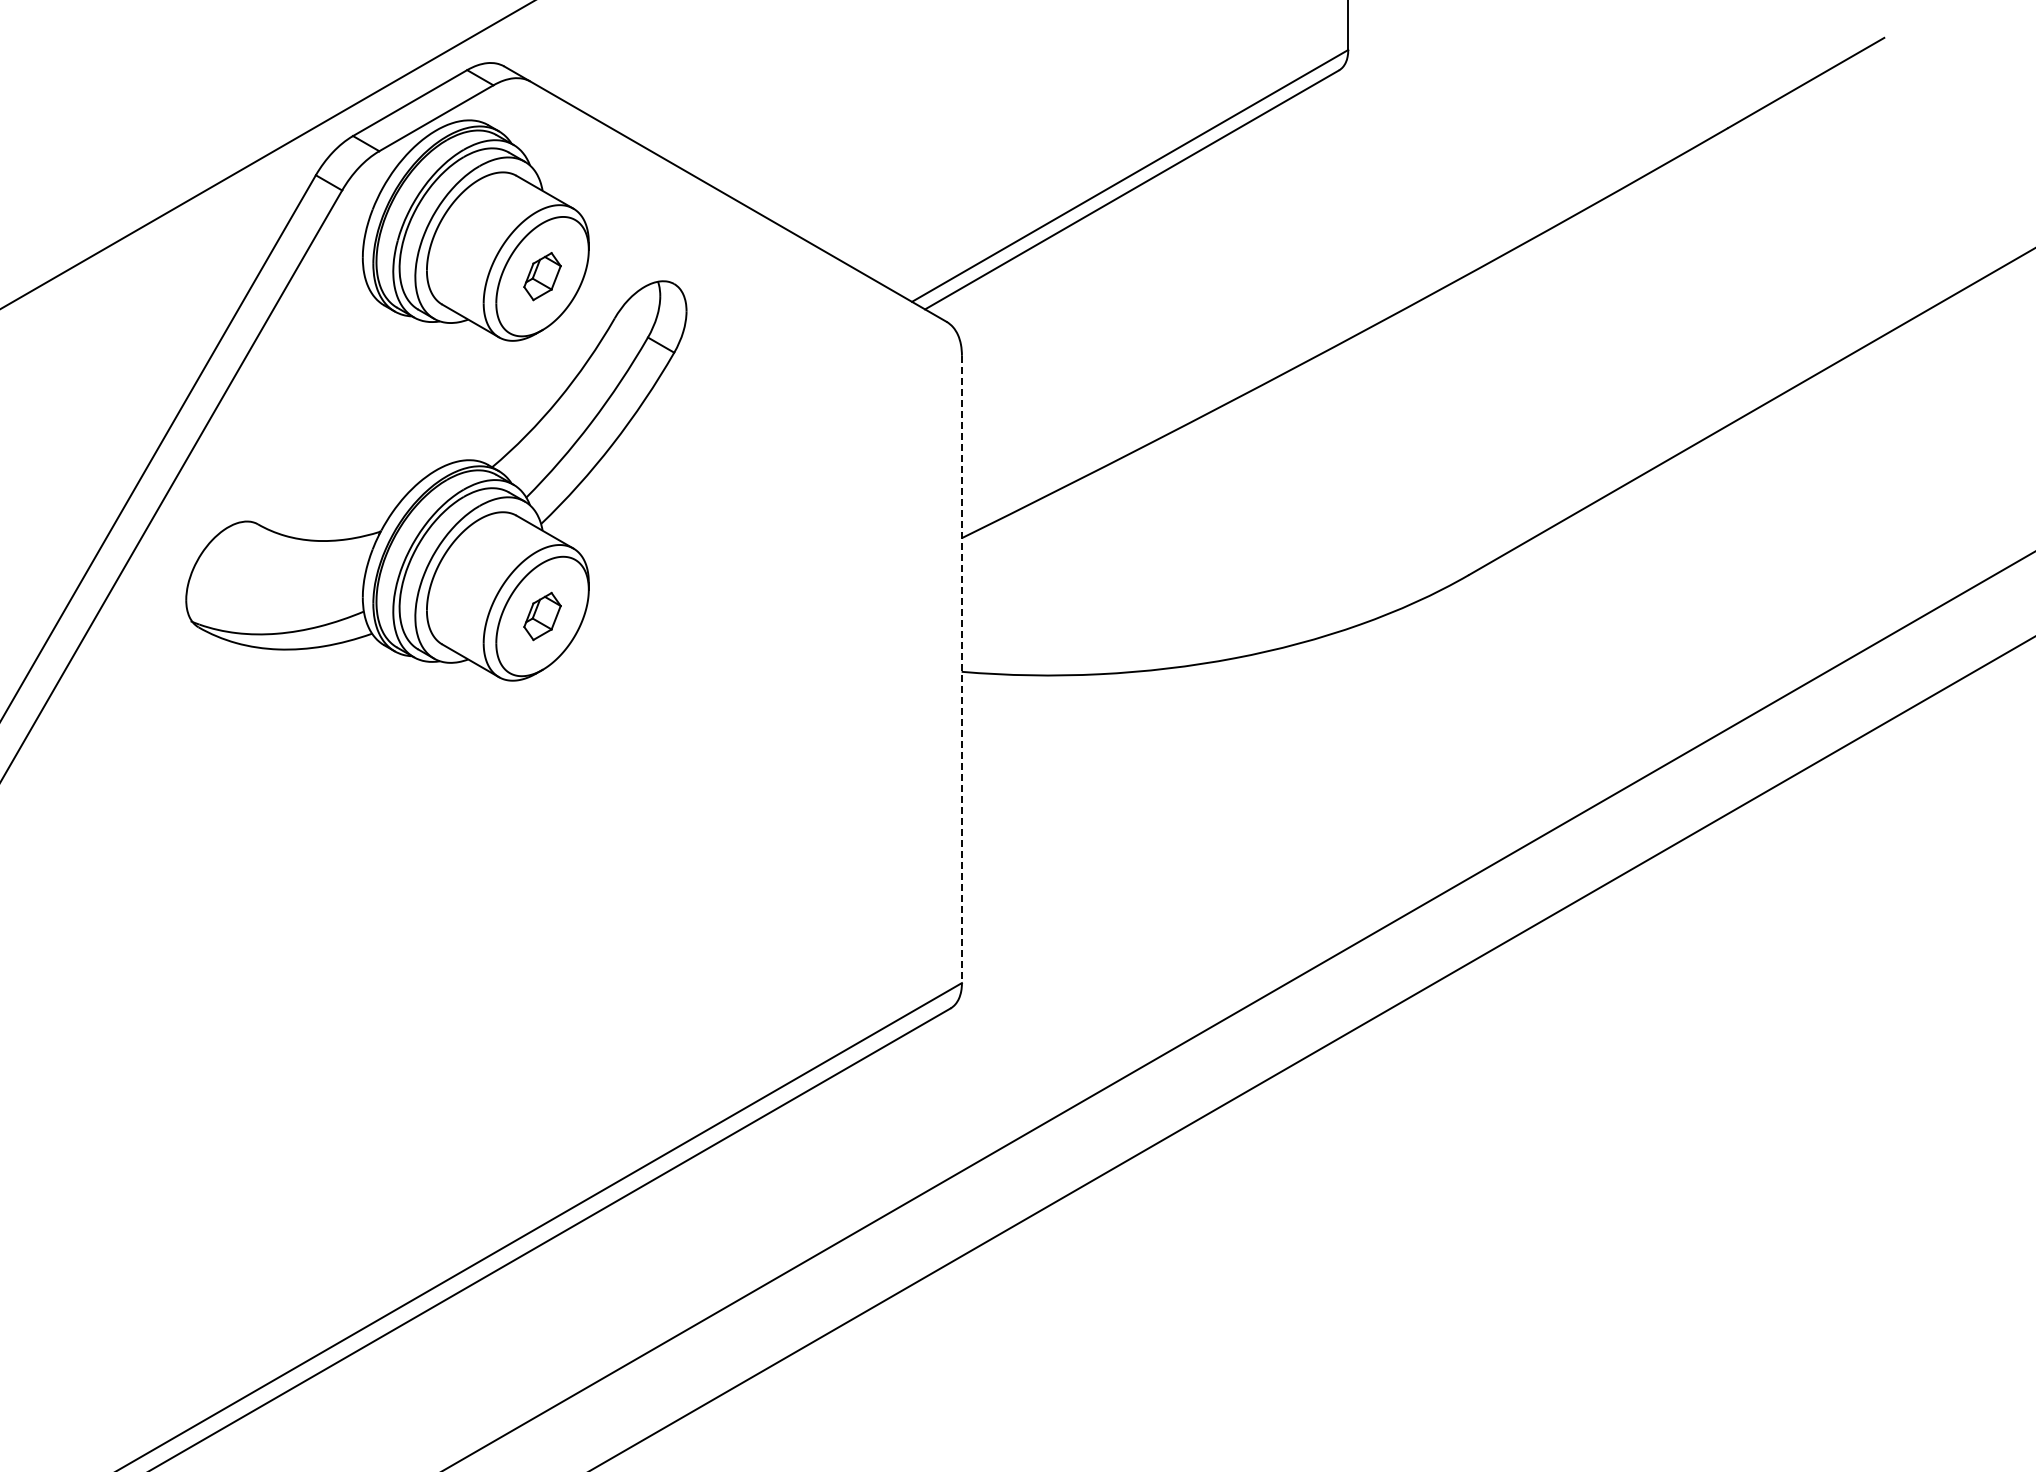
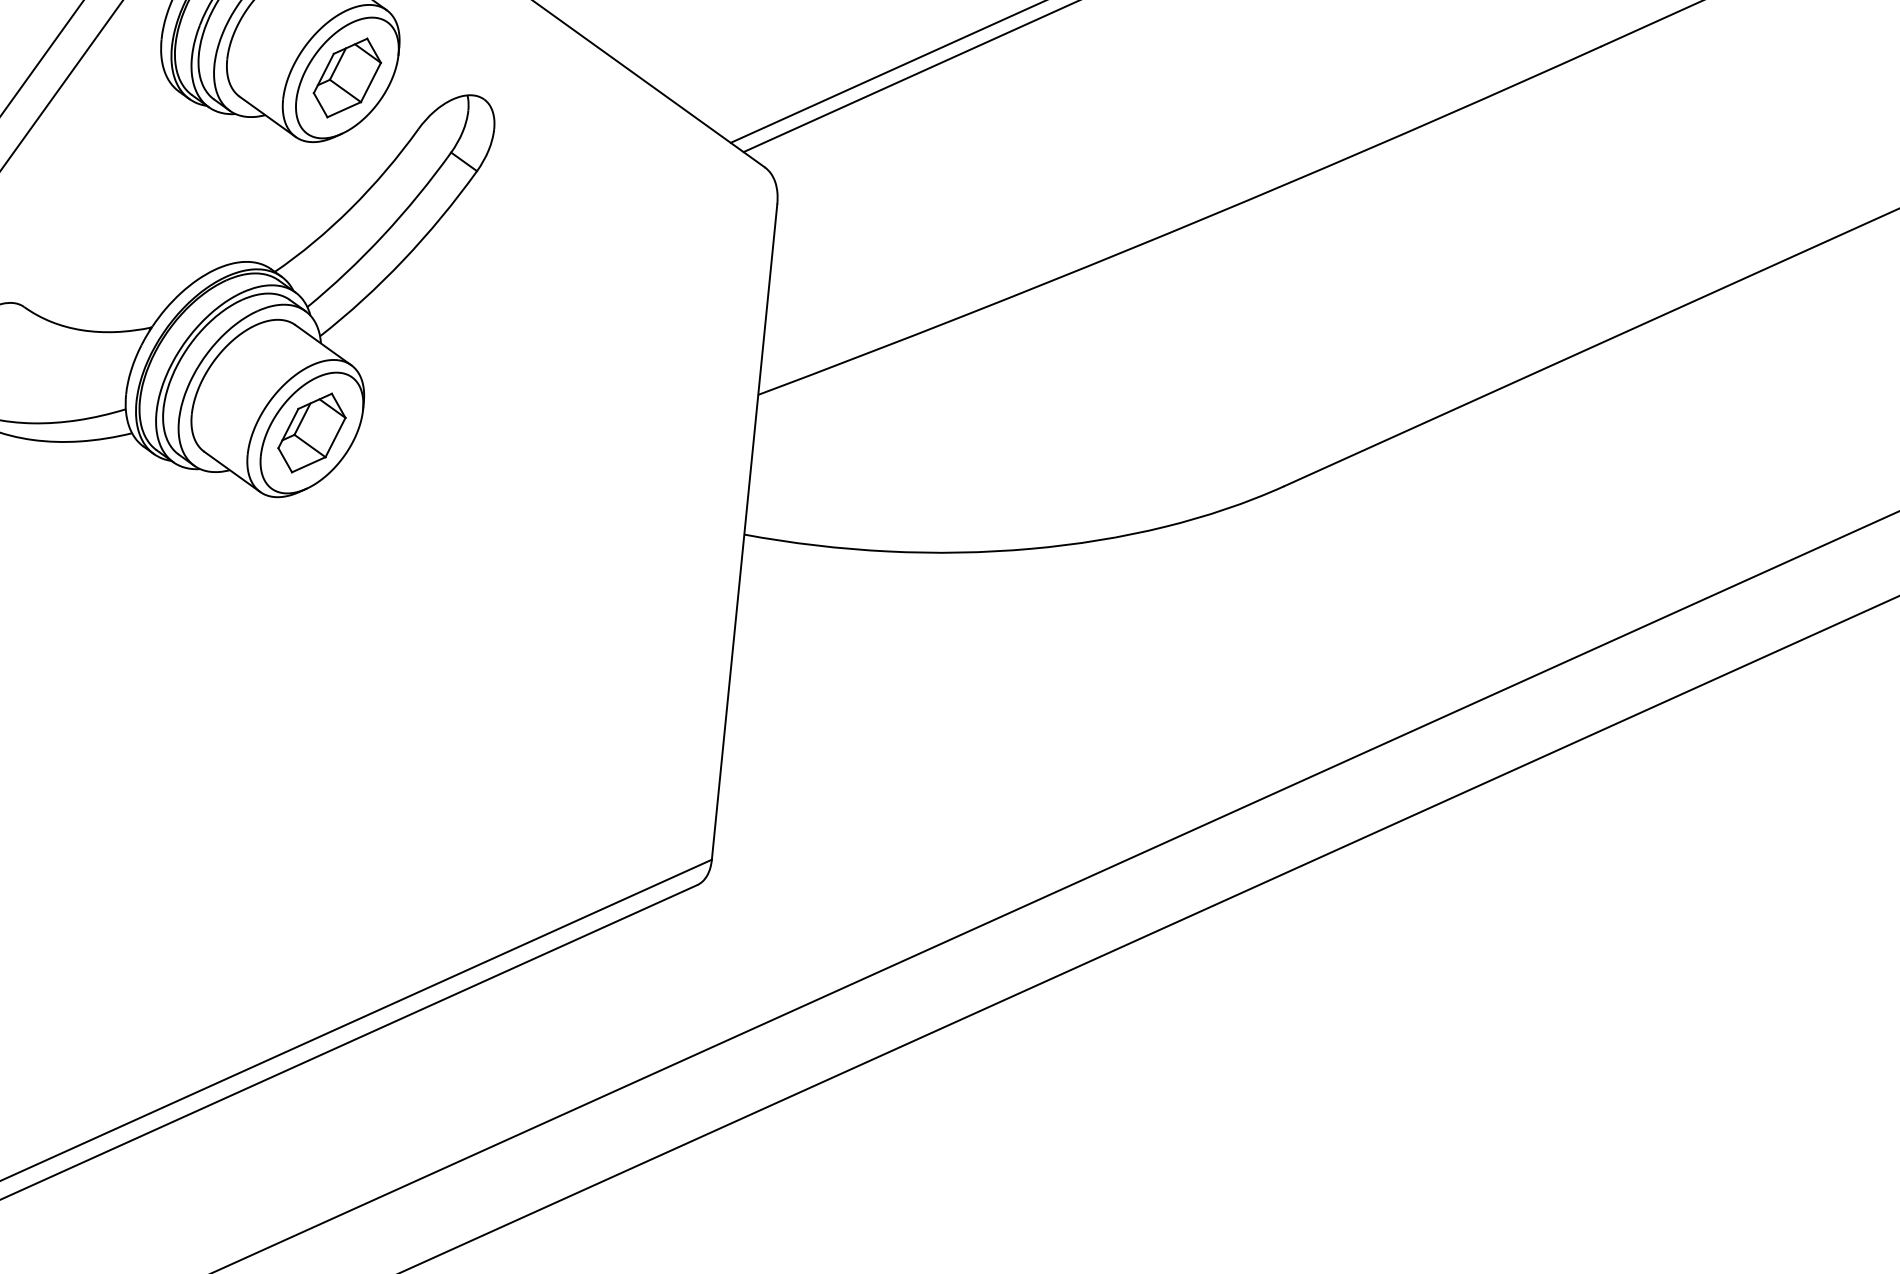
part: (542, 276) -> (347, 77), size x1.67
part: (542, 616) -> (311, 433), size x1.67
line: (961, 669) -> (744, 532), dashed -> solid

